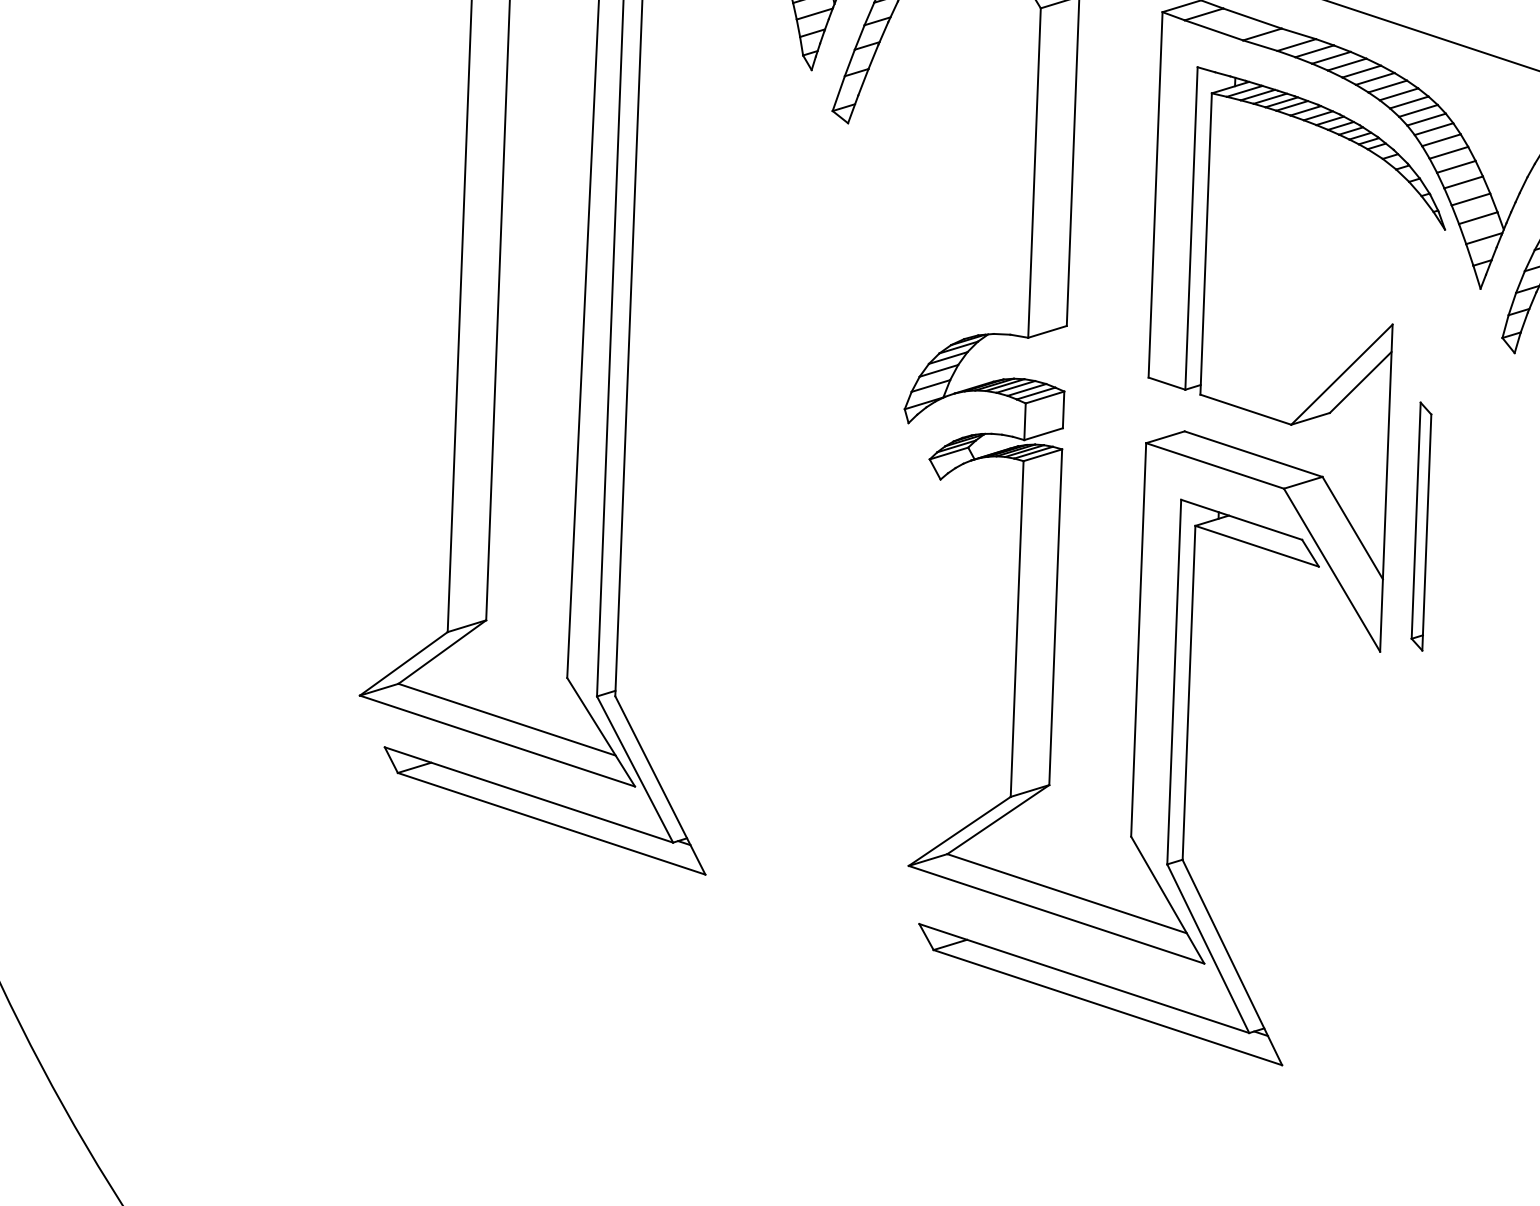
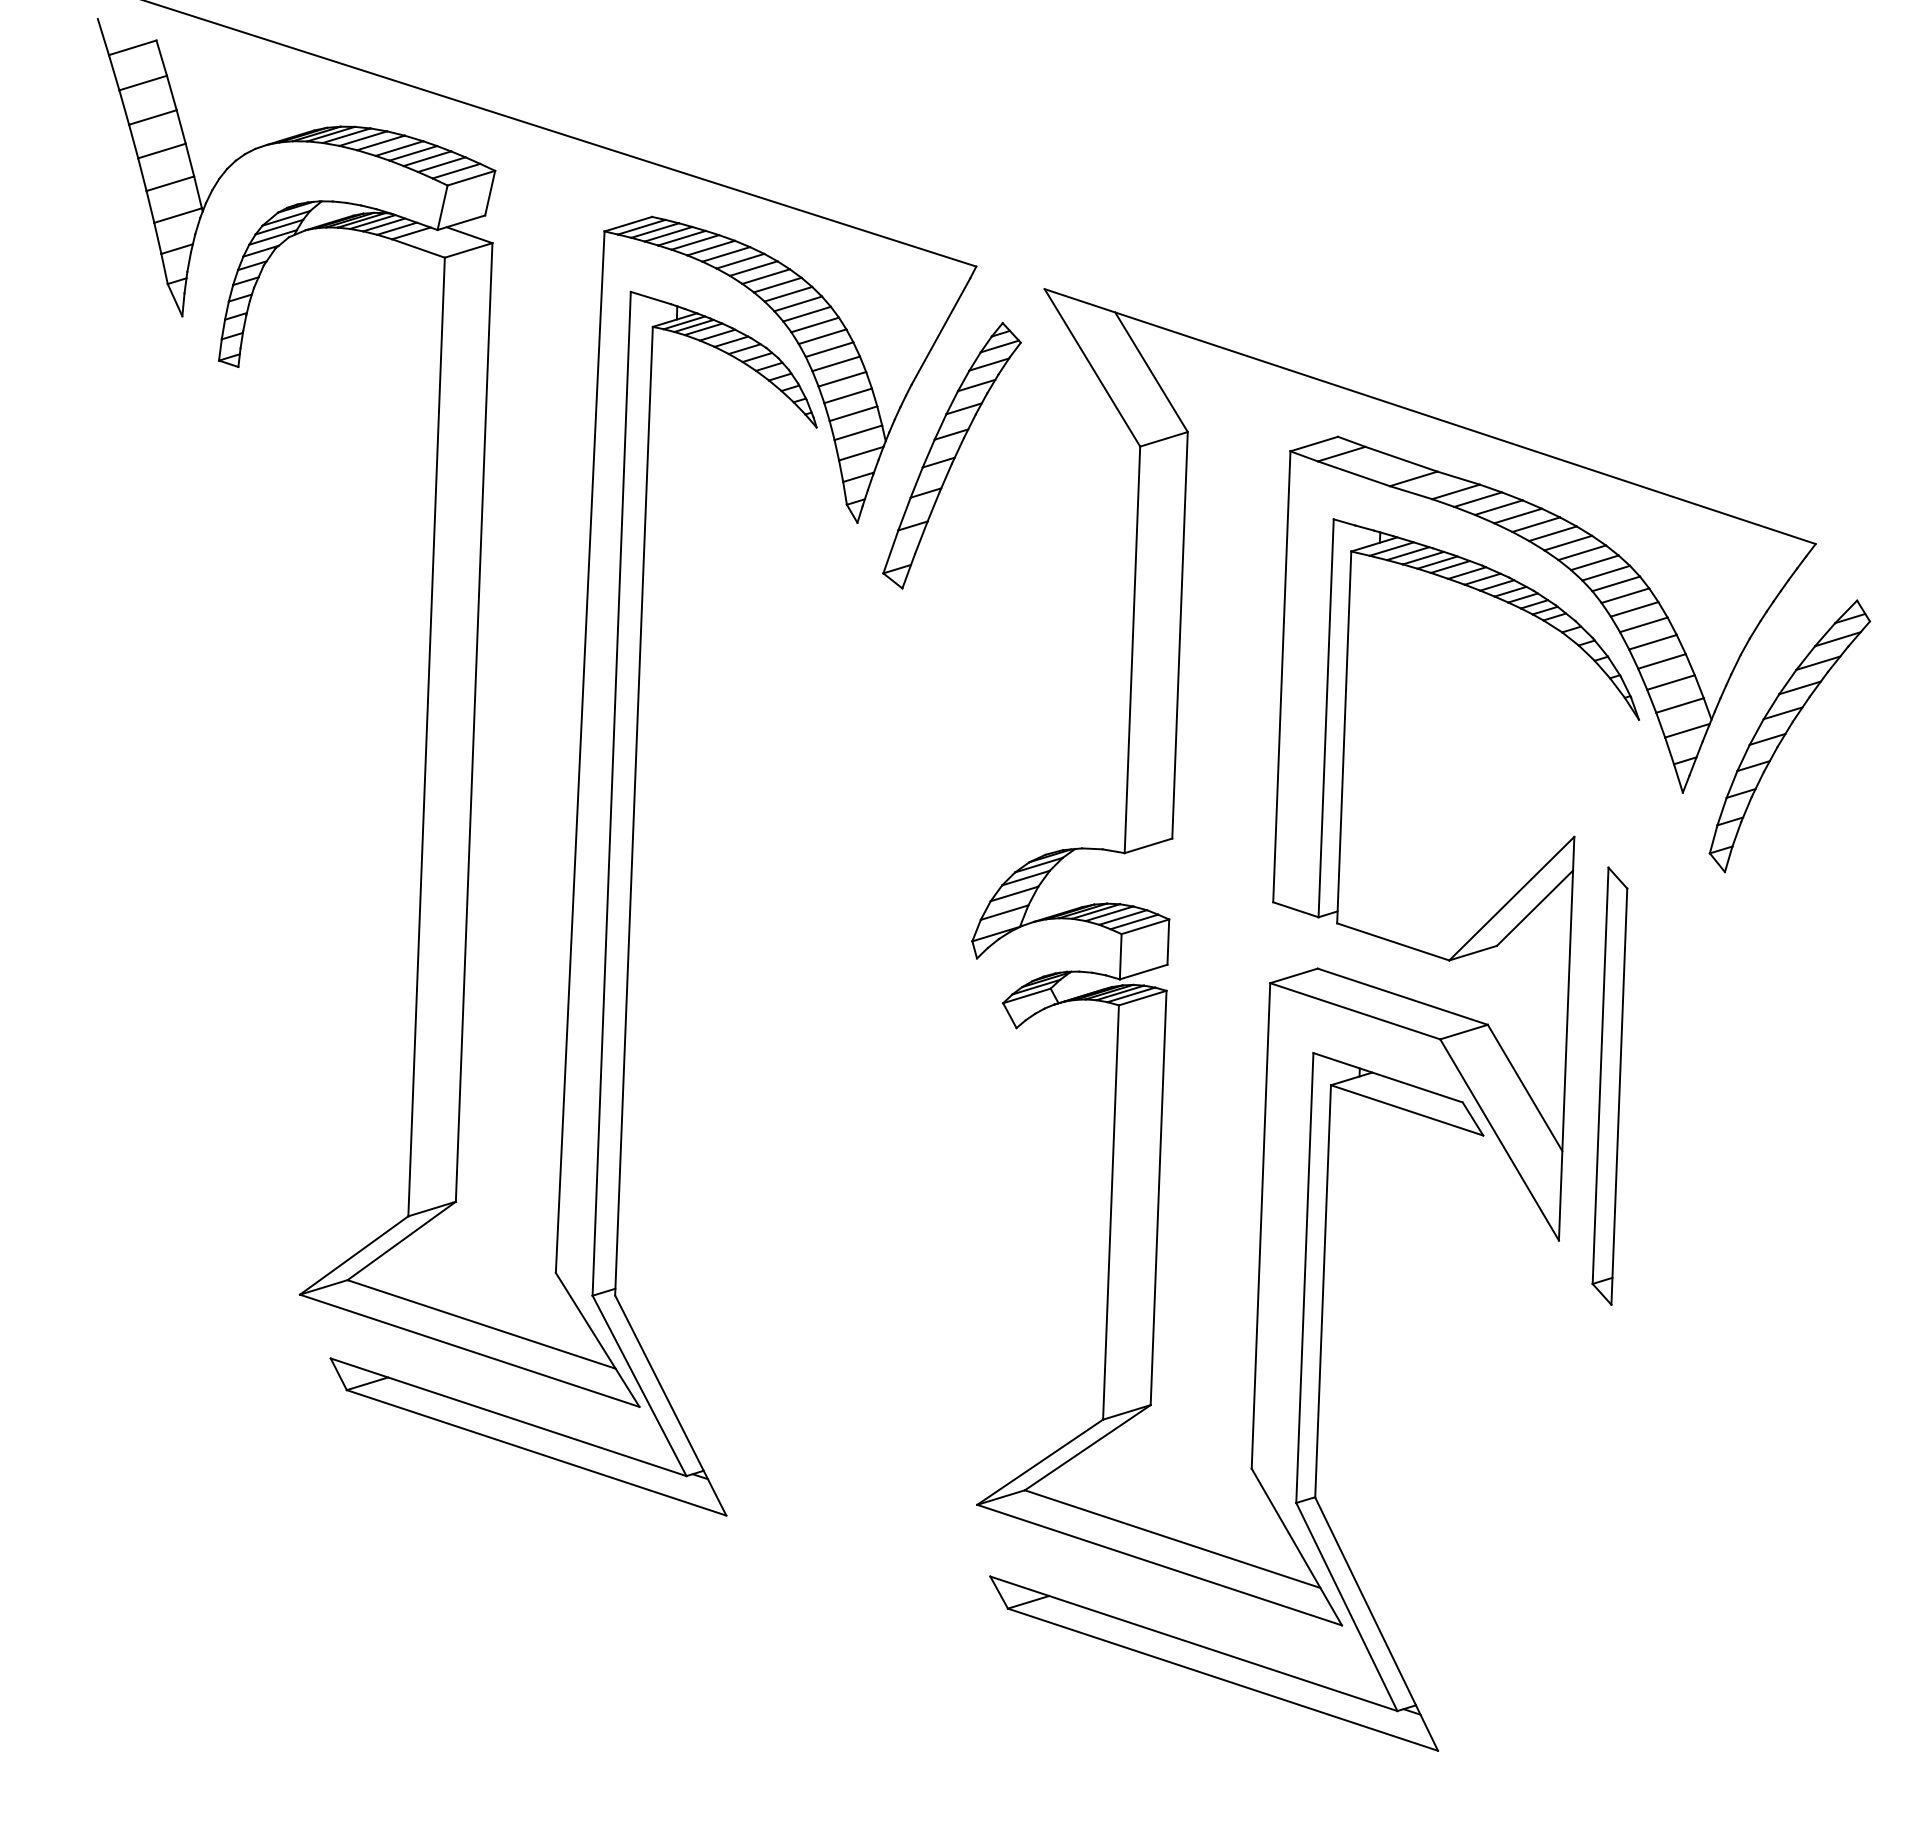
part: (1421, 526) -> (1609, 1085), size x1.43

